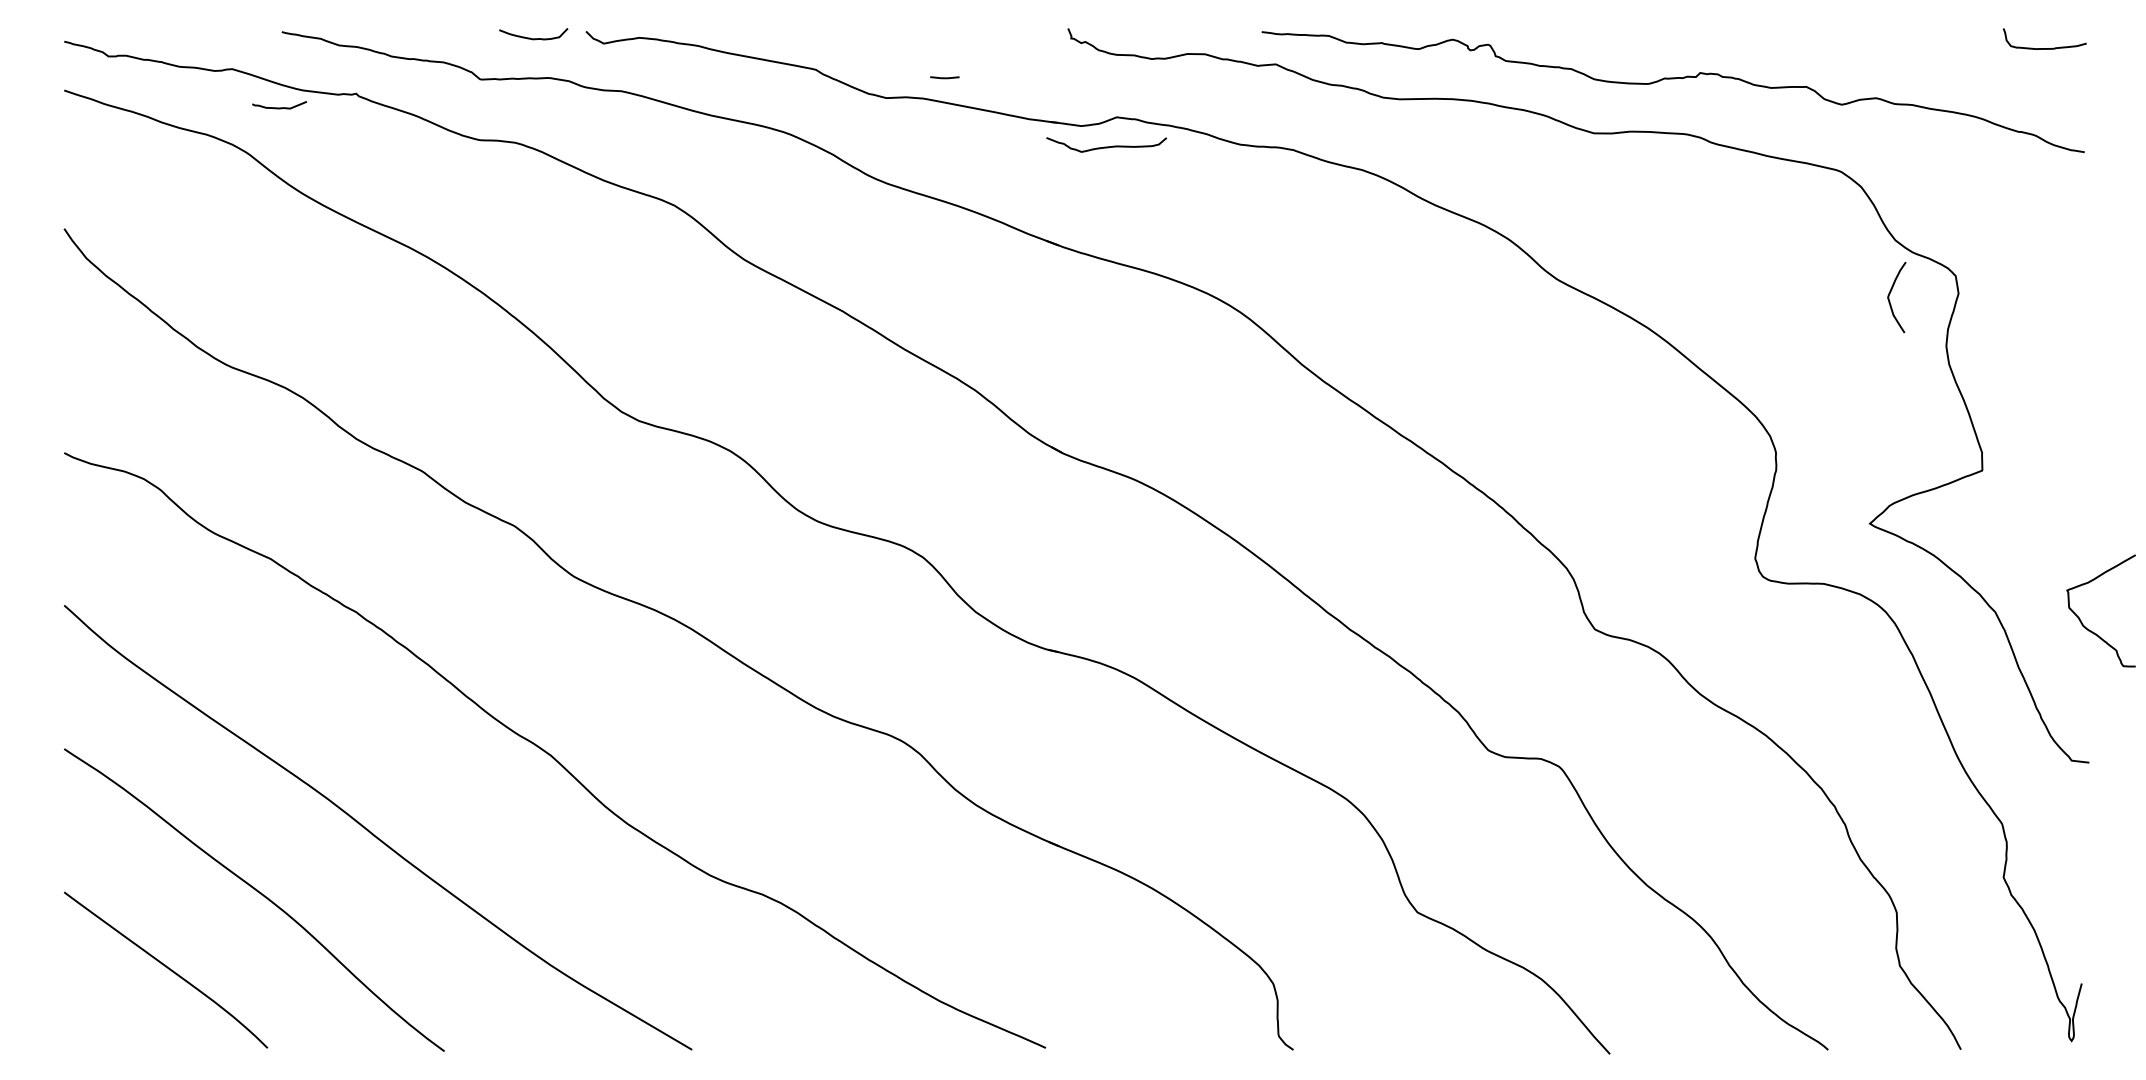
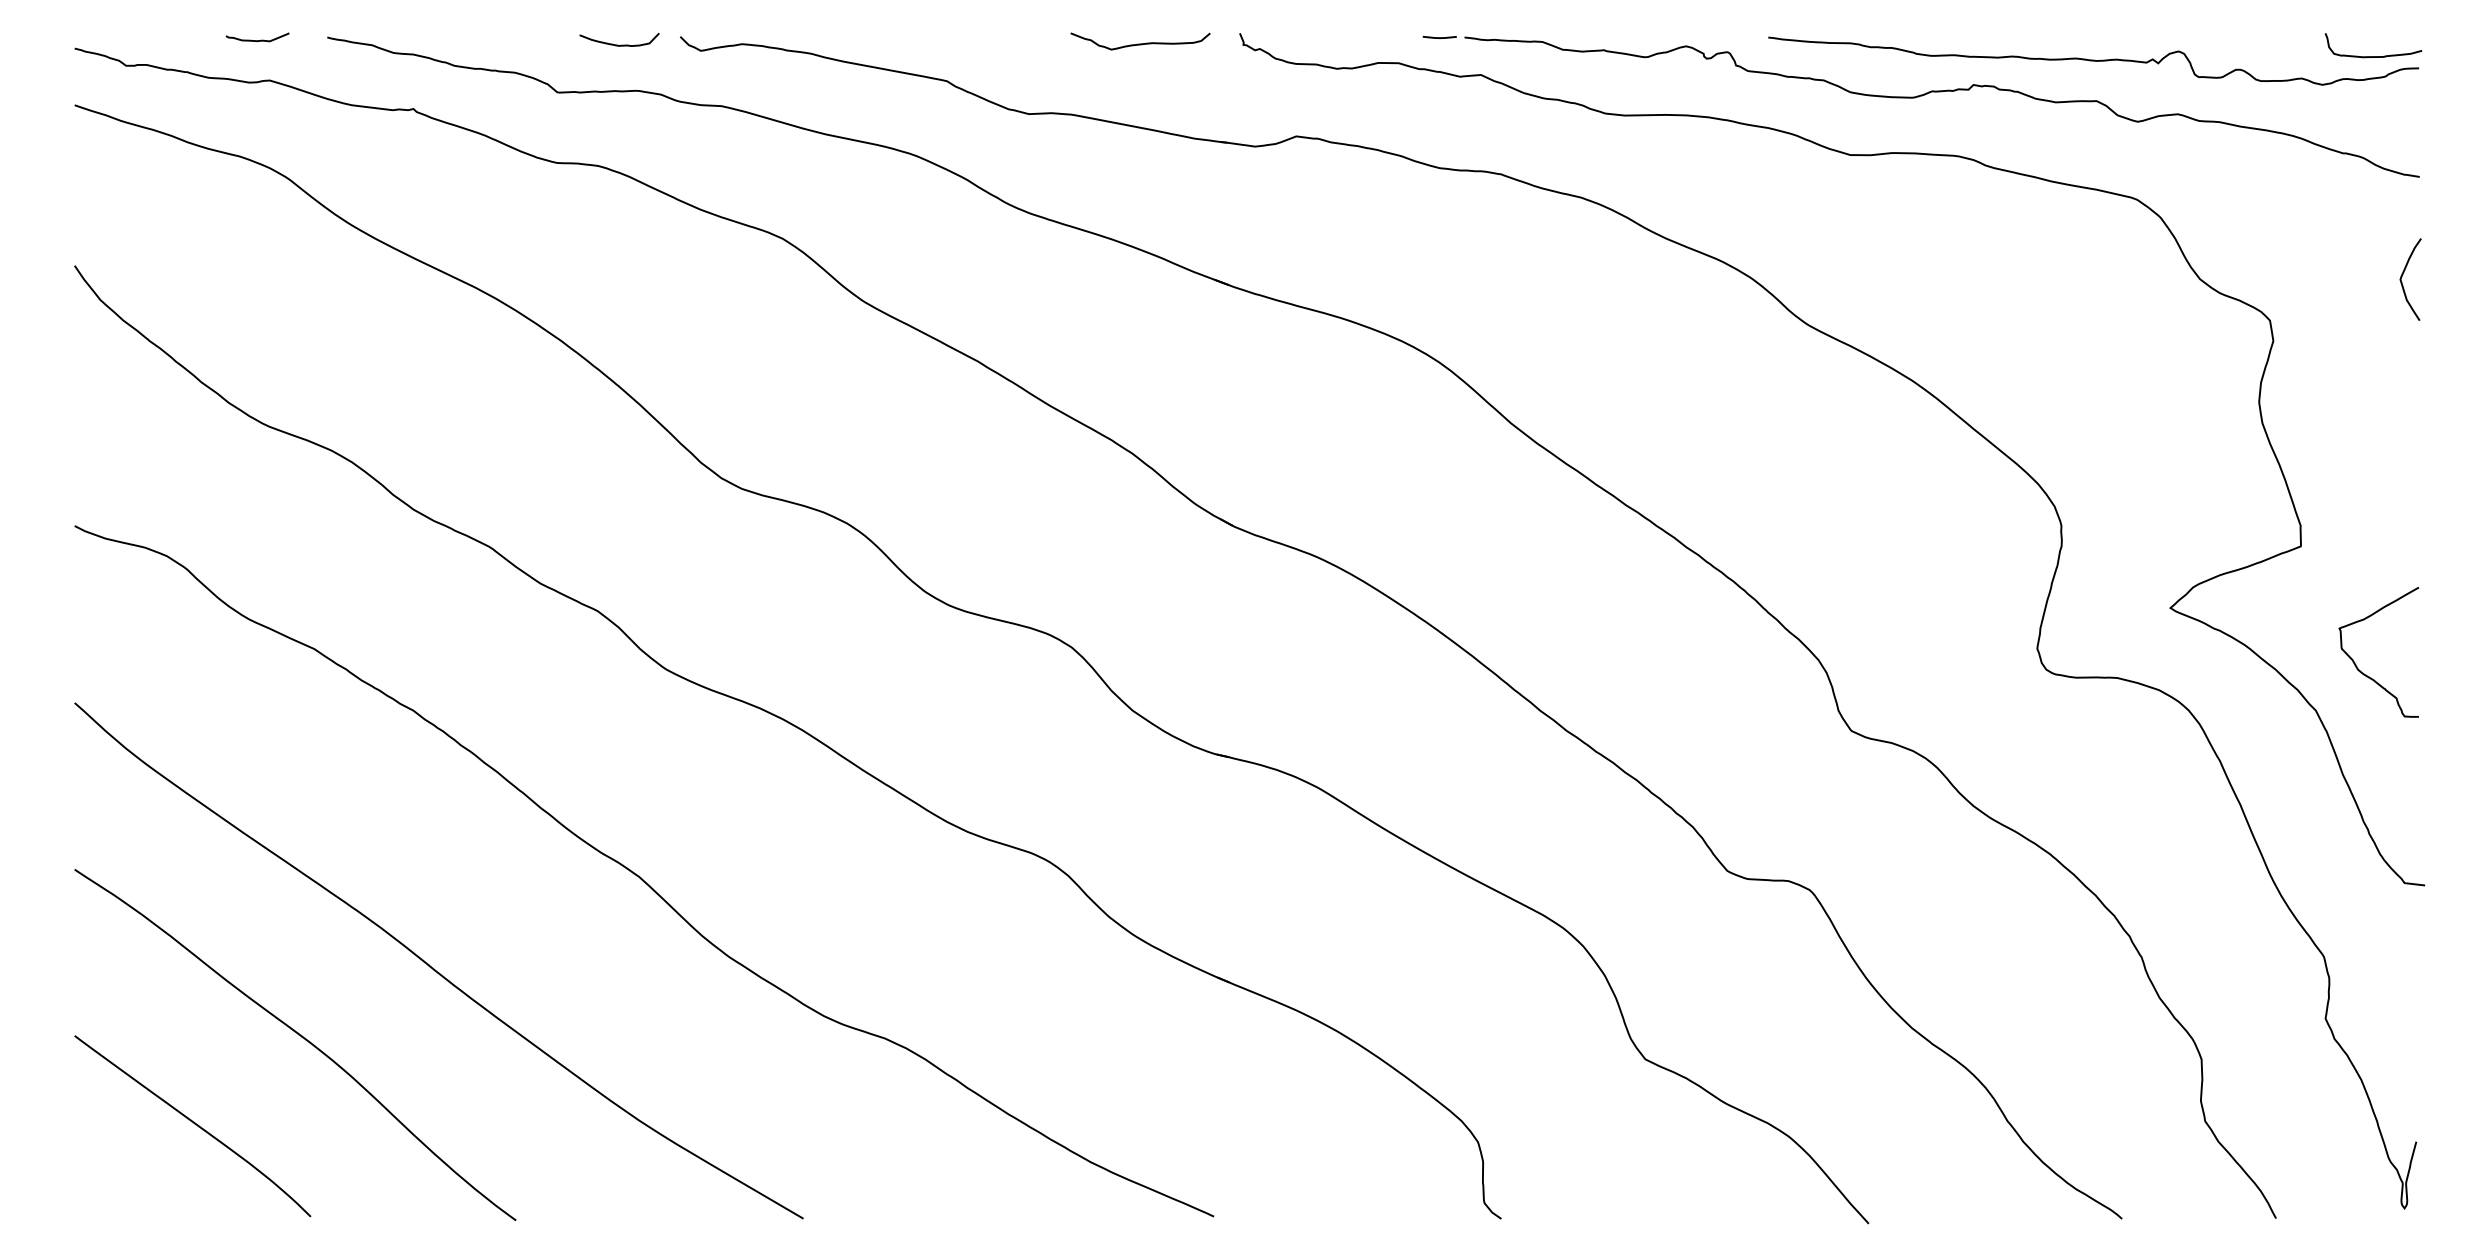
curve: (1803, 51) -> (2093, 60), added
line: (944, 77) -> (1439, 37), moved
curve: (279, 107) -> (257, 40), moved
curve: (1106, 146) -> (1140, 43), moved
curve: (1889, 295) -> (2402, 277), moved
curve: (2087, 628) -> (2363, 672), moved

